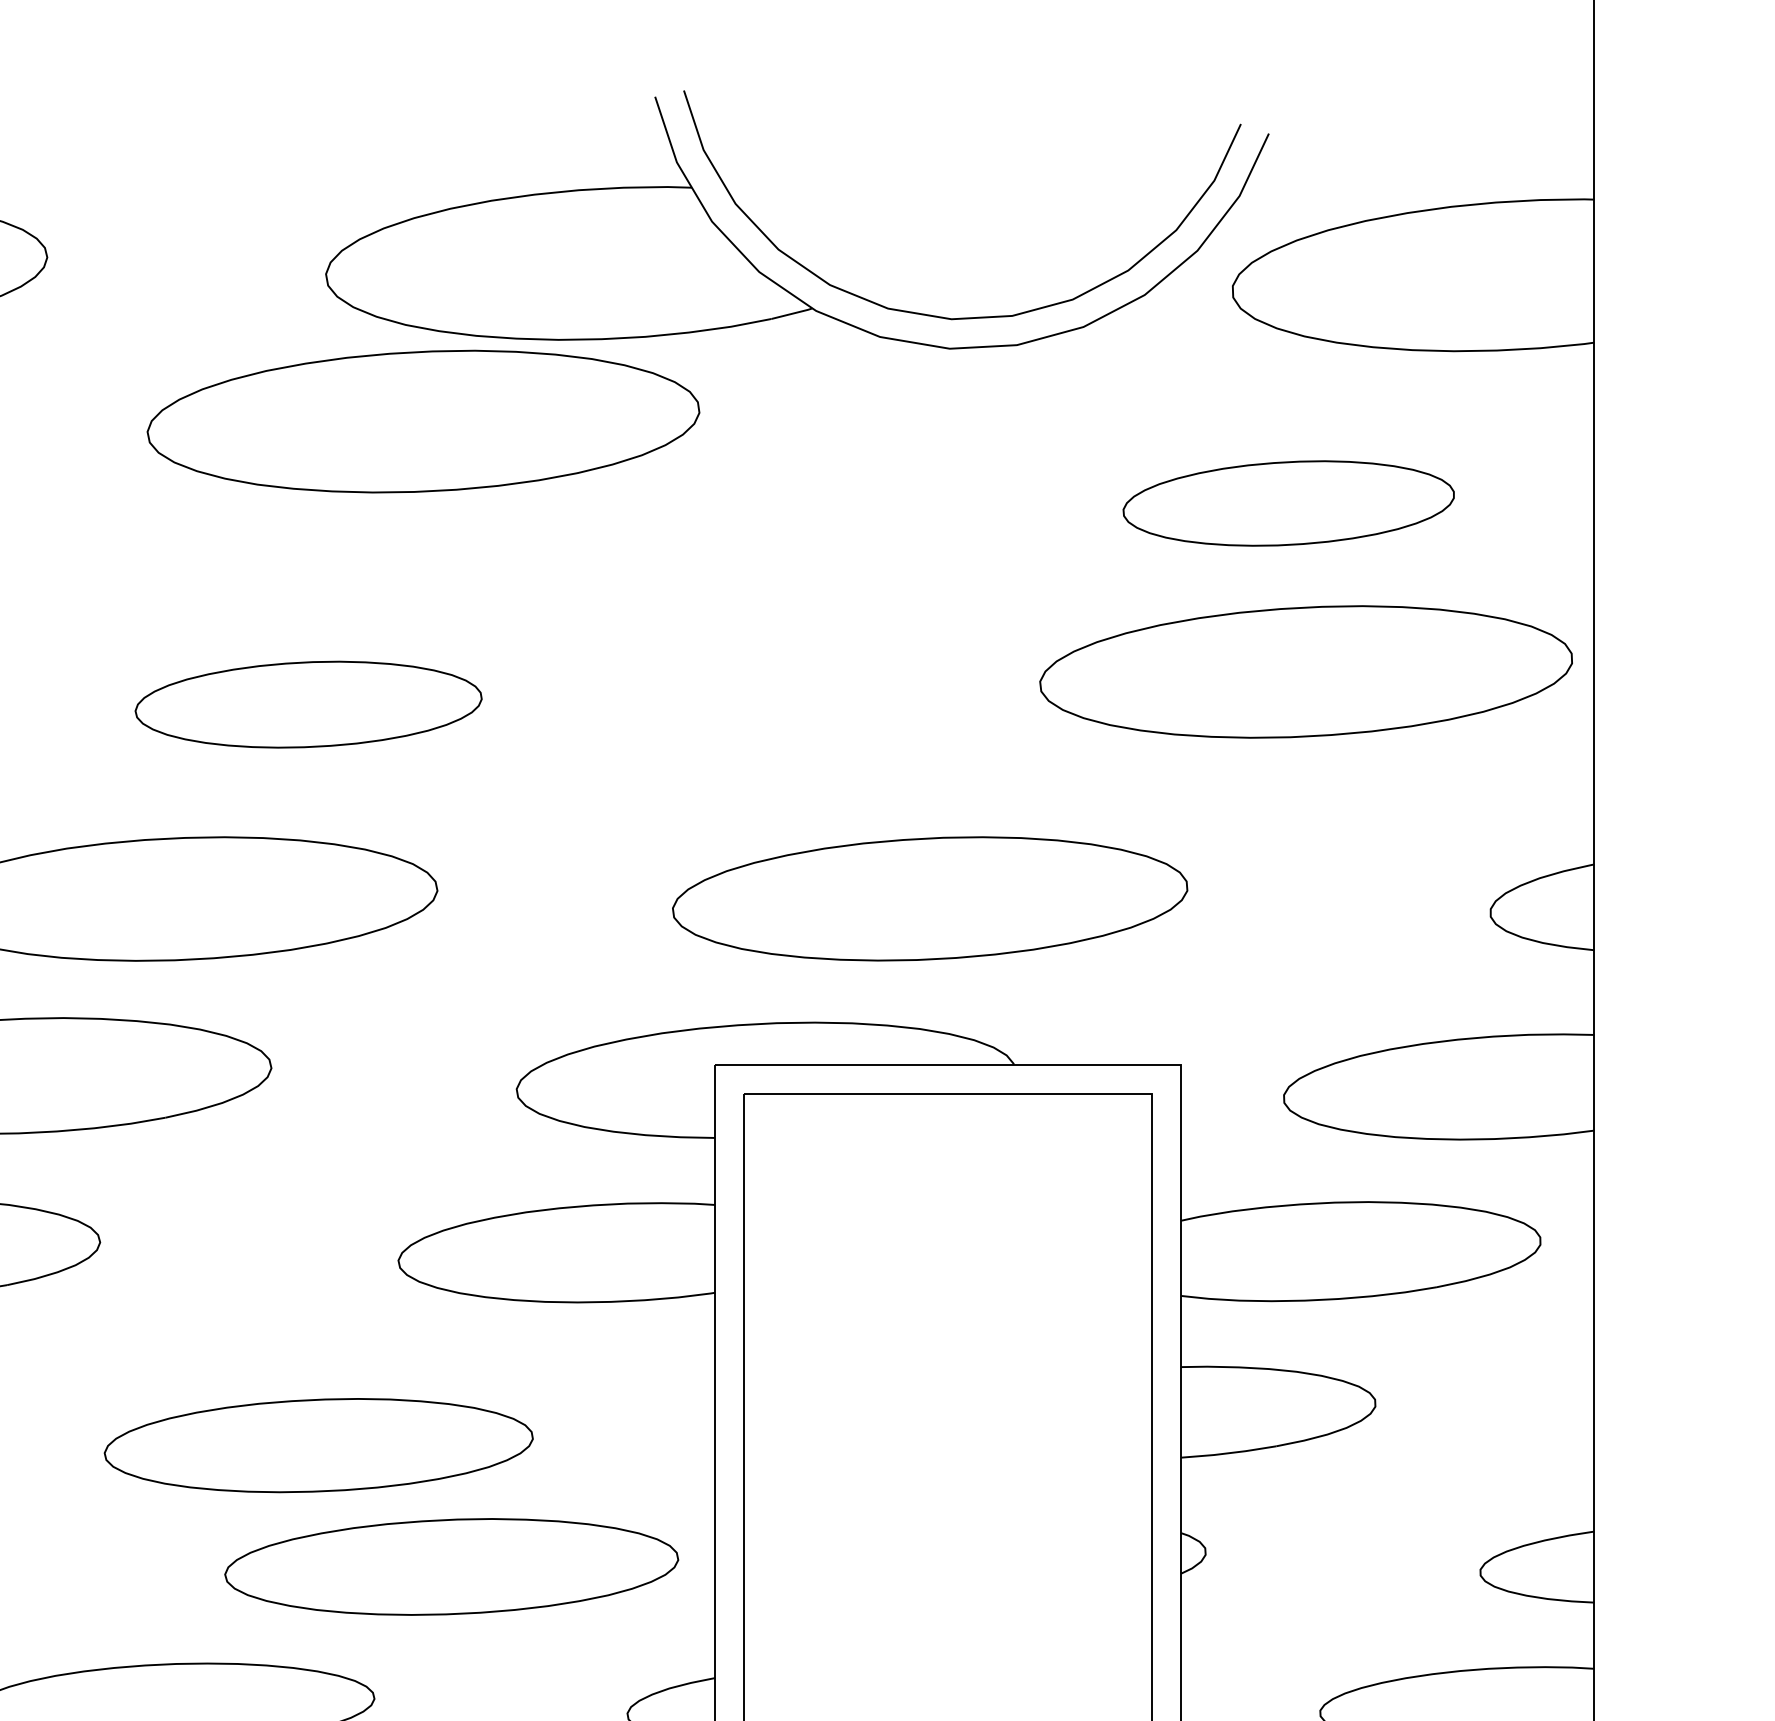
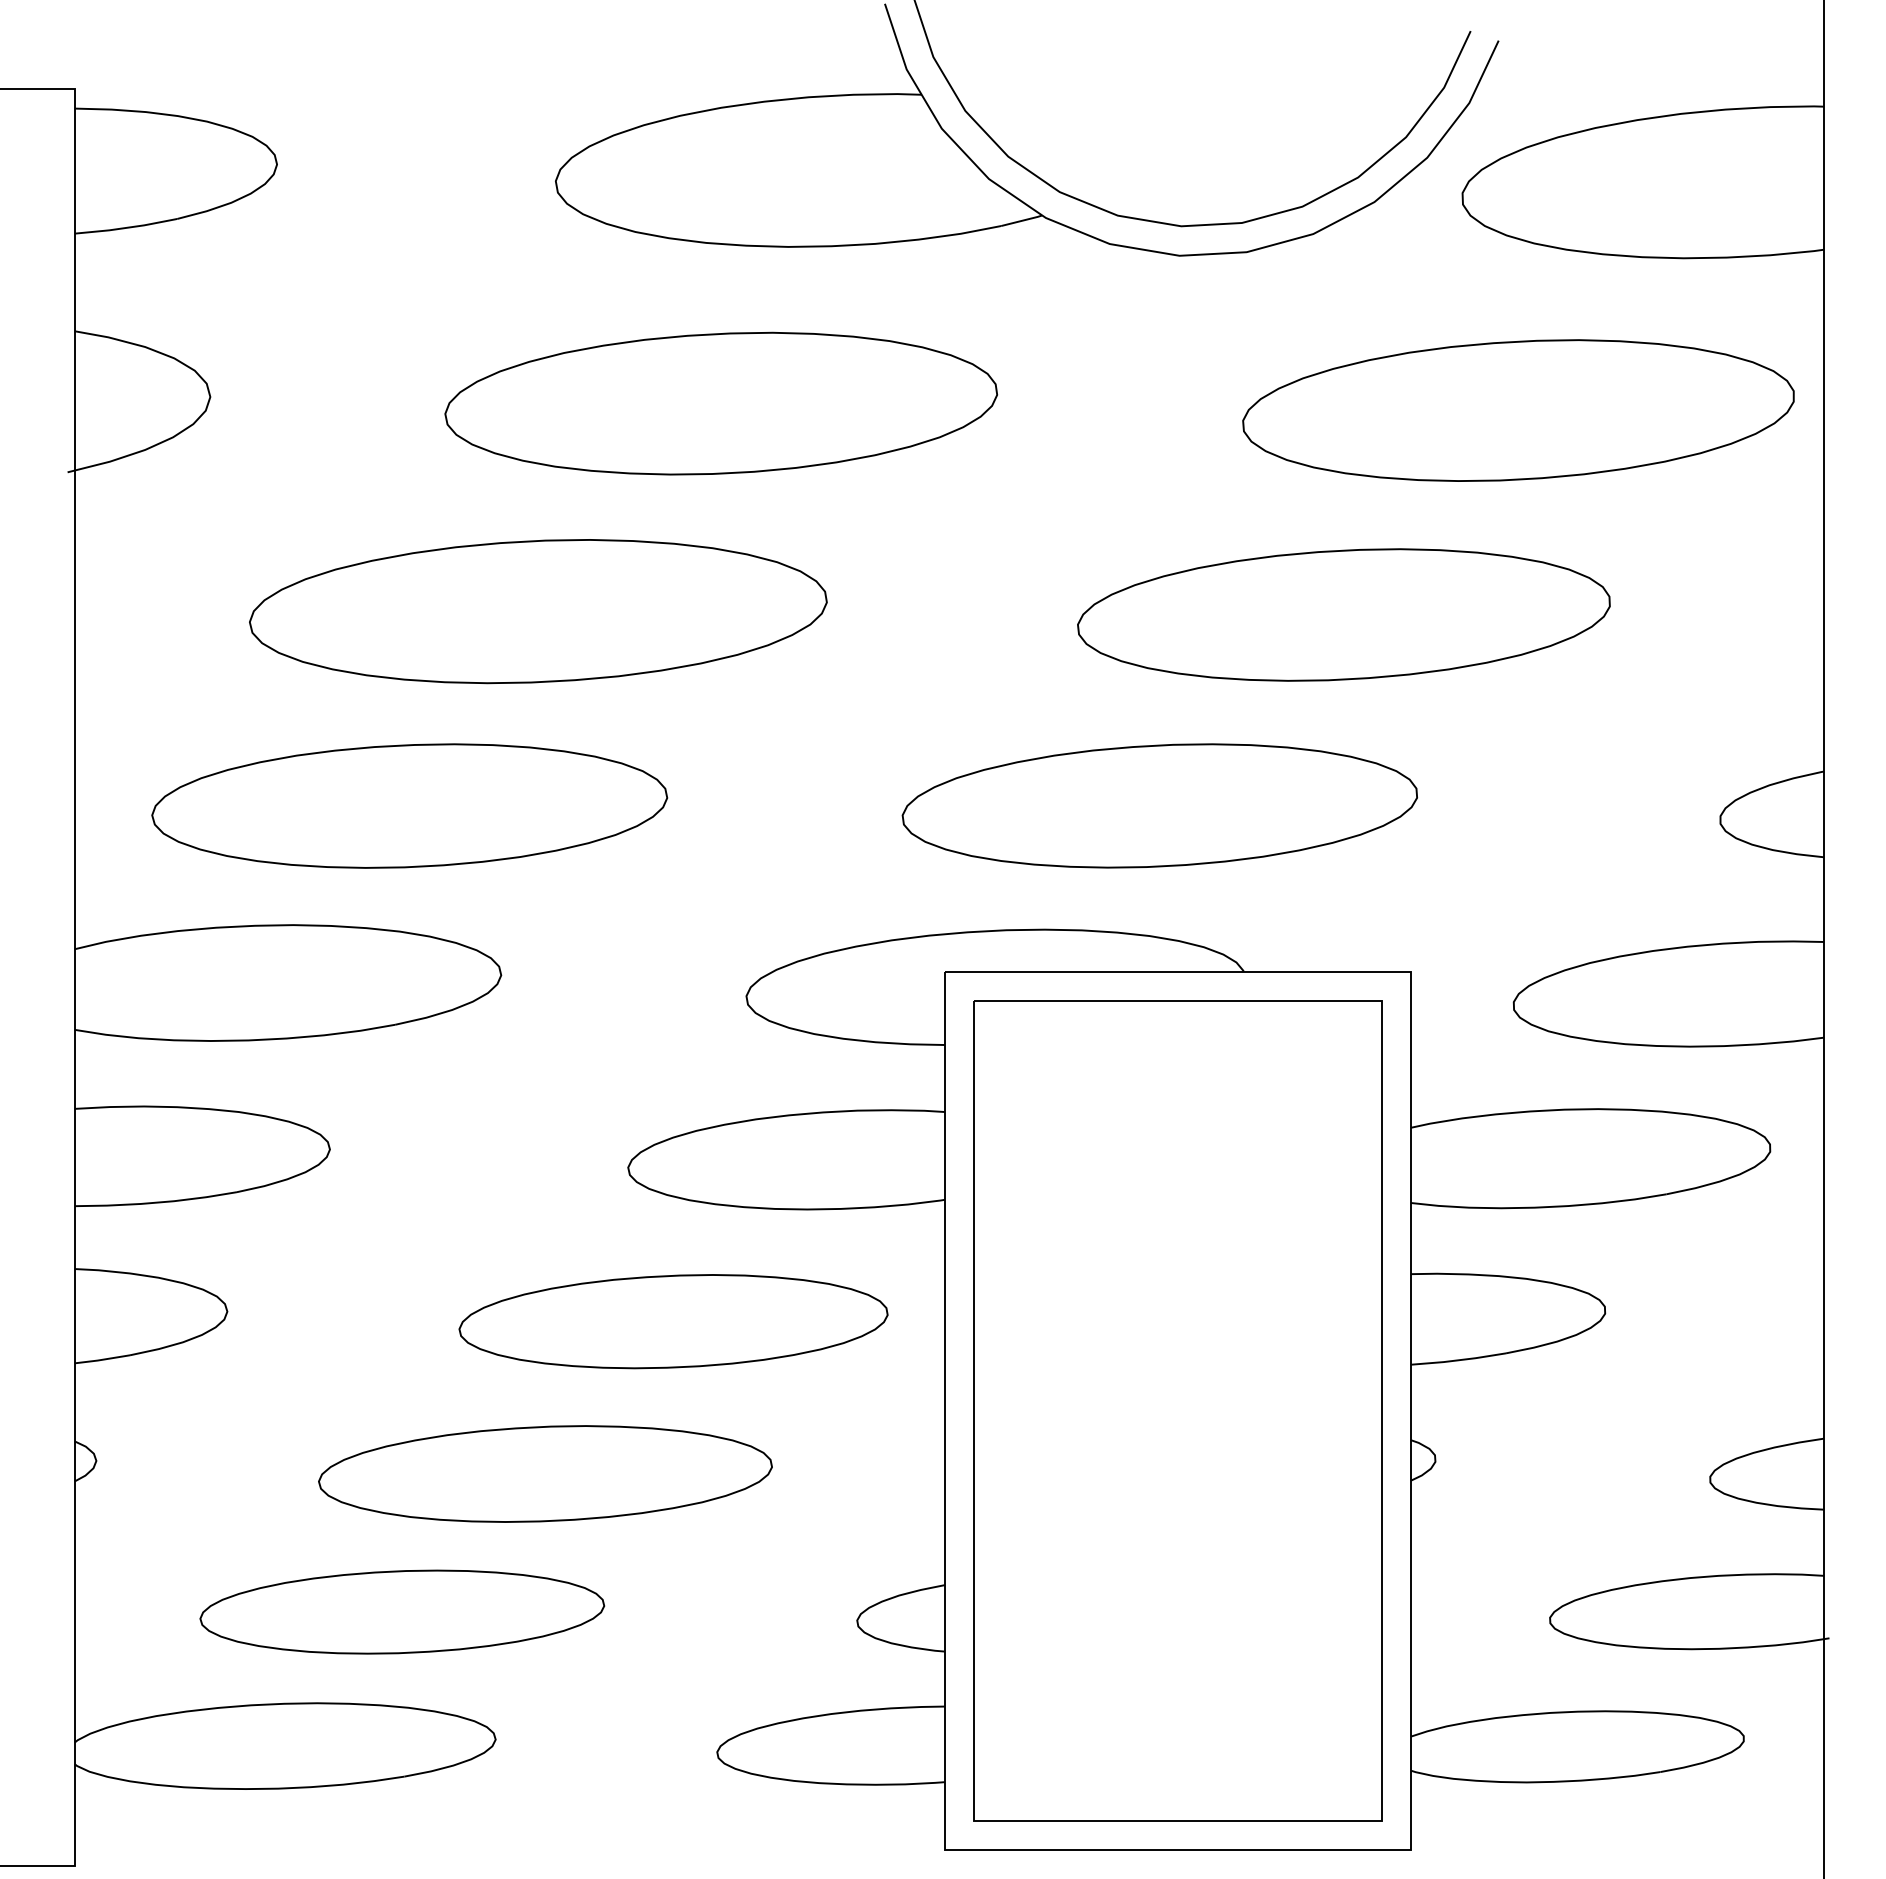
part: (423, 421) -> (721, 403), moved
part: (1288, 503) -> (1518, 410), size x1.67
part: (1305, 671) -> (1343, 614), moved
part: (308, 704) -> (538, 611), size x1.67
part: (318, 1445) -> (673, 1321), moved
part: (451, 1566) -> (545, 1473), moved

